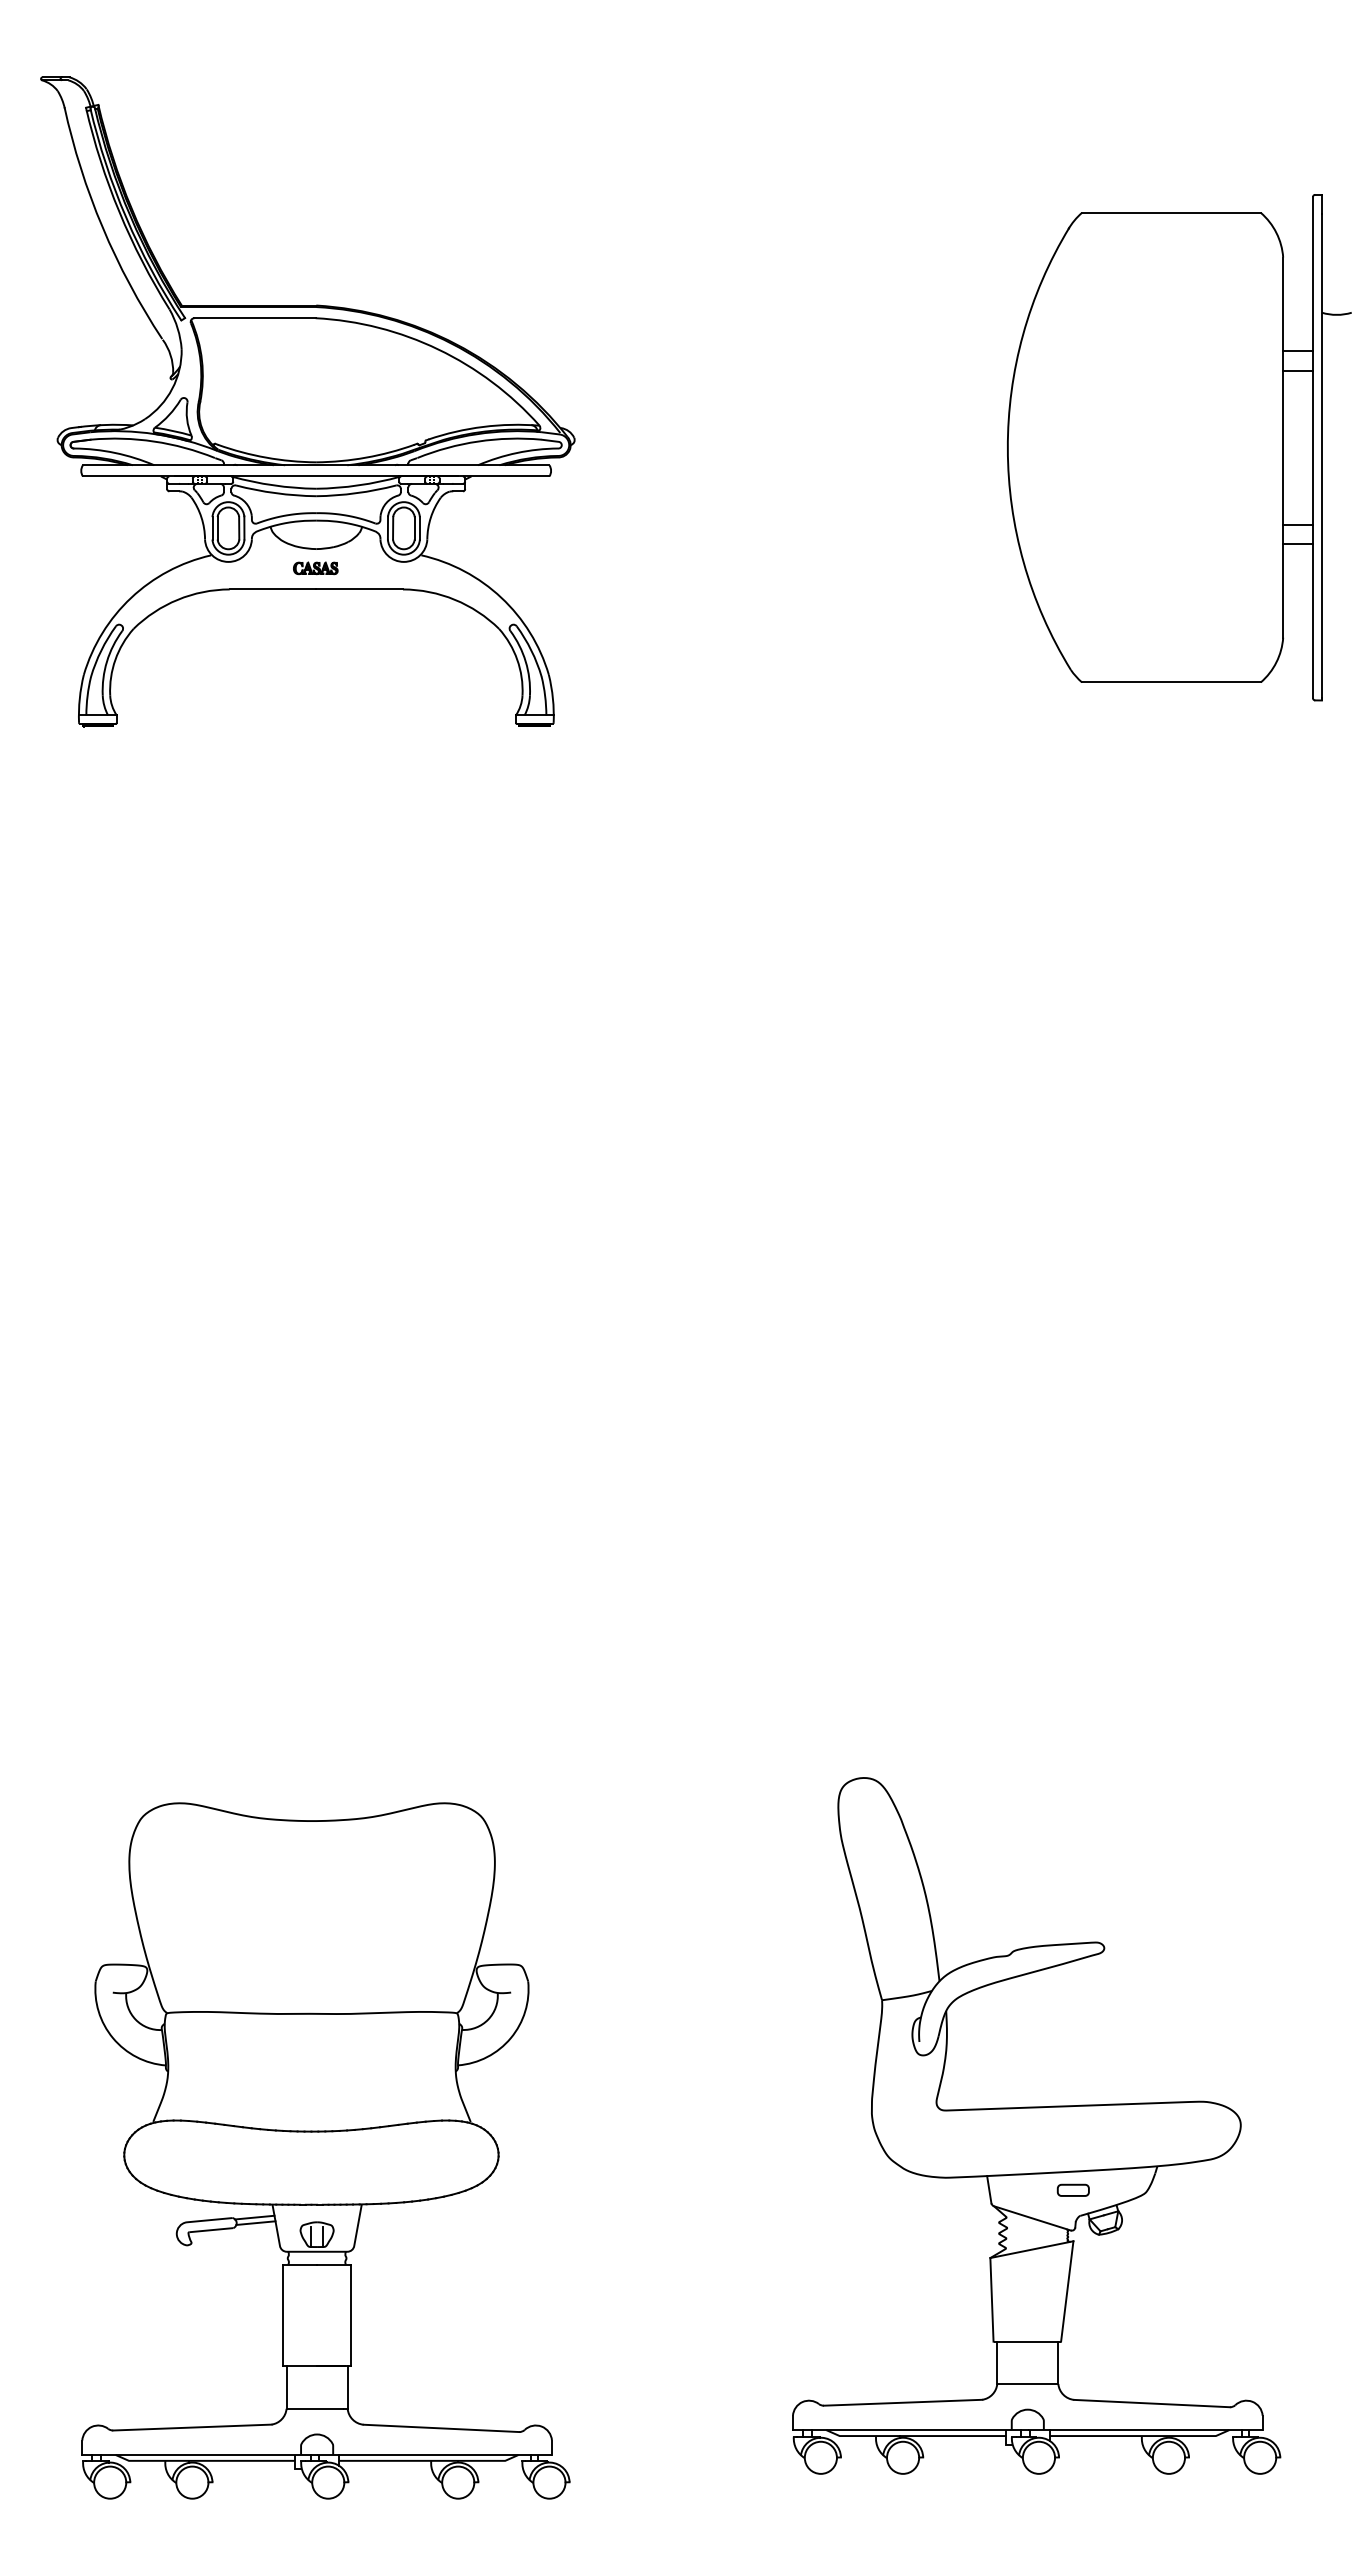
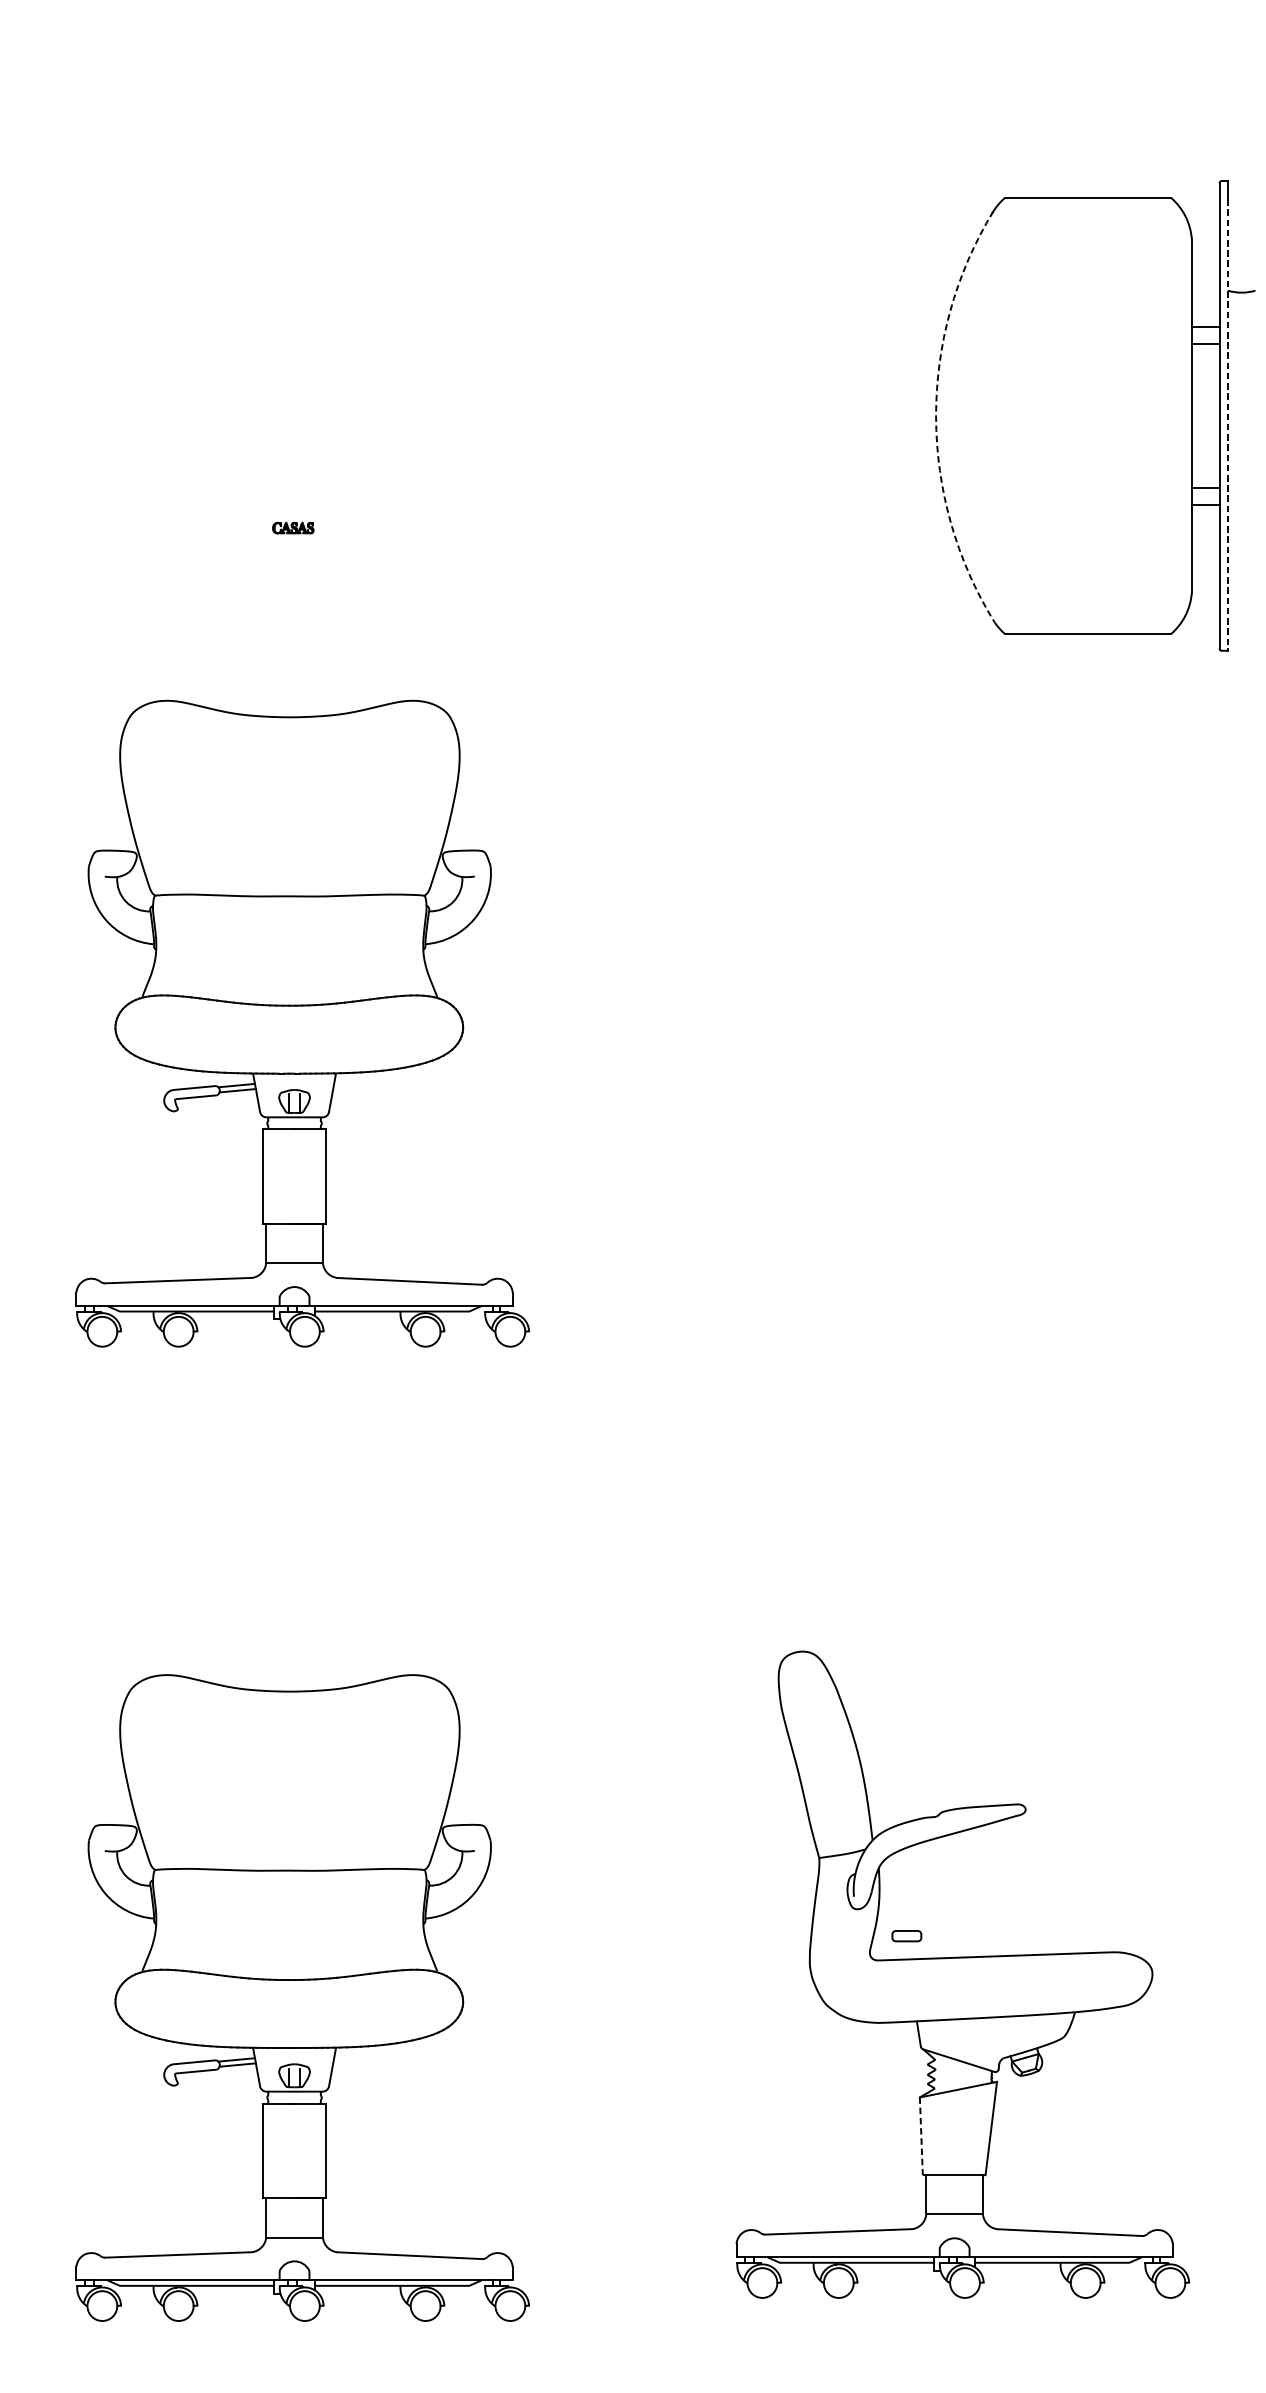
part: (307, 401) -> (285, 373), removed
arc: (1007, 448) -> (935, 416), solid -> dashed
line: (1321, 456) -> (1227, 424), solid -> dashed
part: (325, 1101) -> (302, 1023), added
part: (1072, 2189) -> (906, 1935), moved
line: (991, 2299) -> (920, 2135), solid -> dashed

